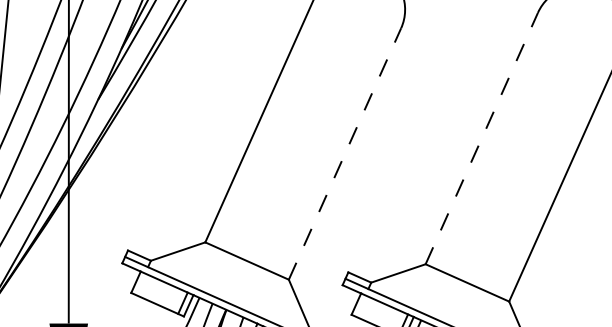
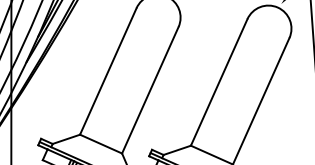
line: (482, 138) -> (219, 82), dashed -> solid
line: (345, 152) -> (150, 89), dashed -> solid

